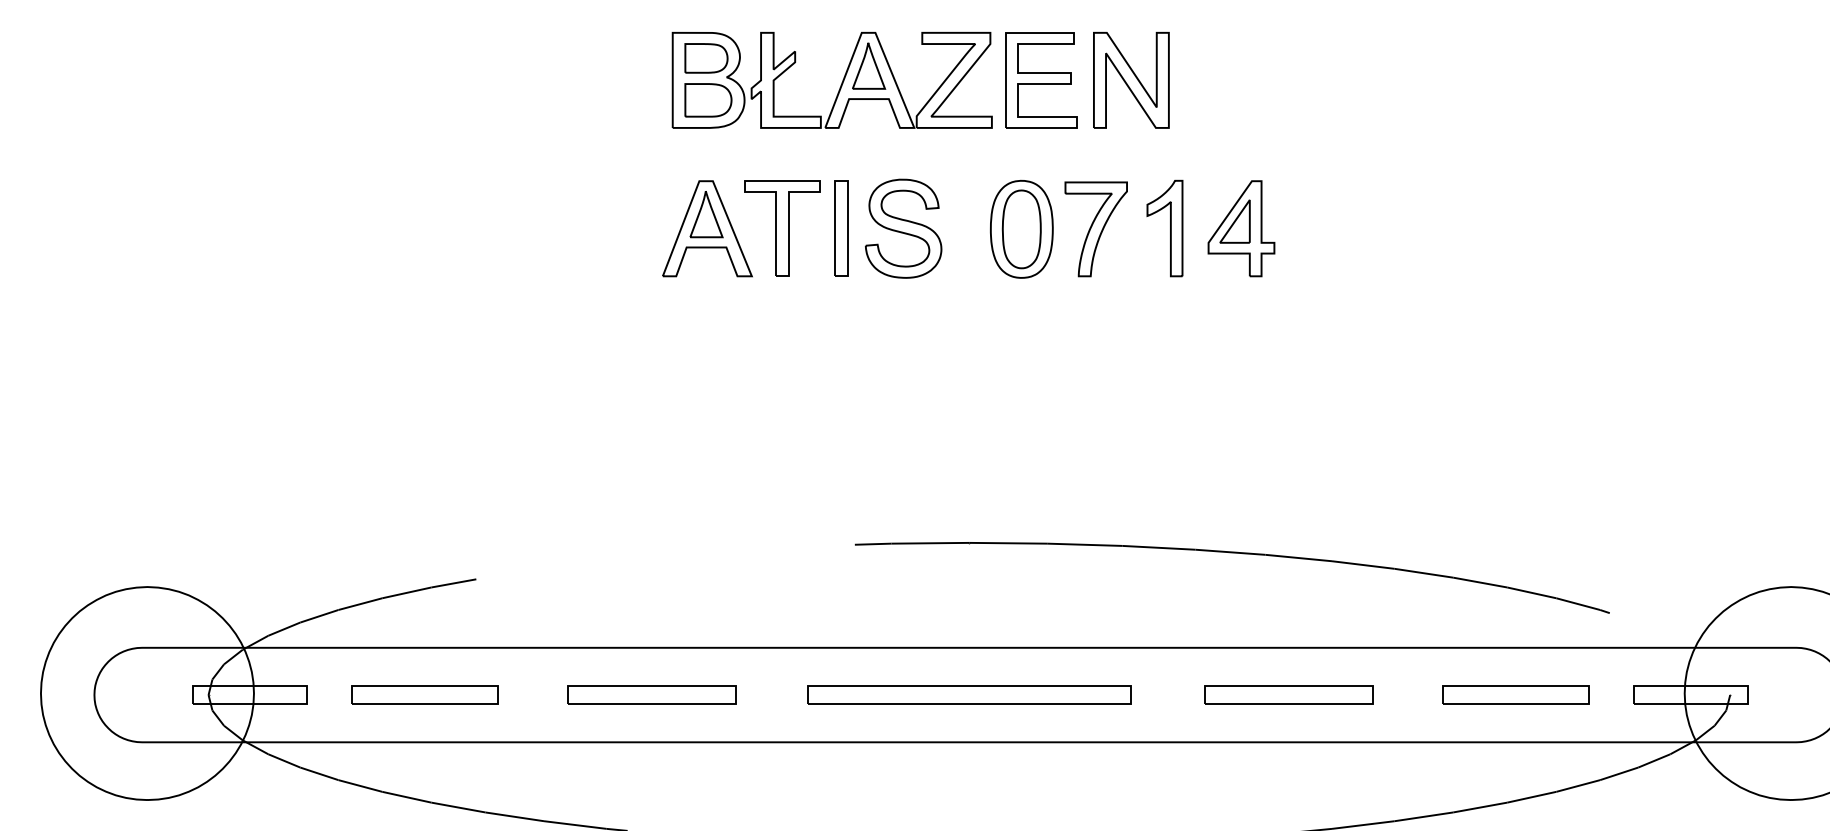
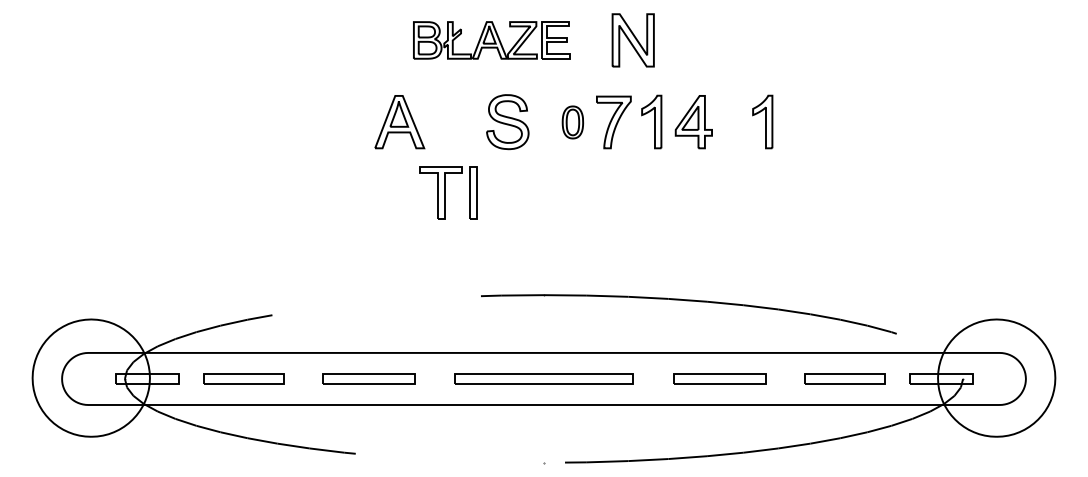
part: (874, 80) -> (491, 40), size x0.7
part: (795, 227) -> (448, 192), moved
part: (1366, 227) -> (762, 121), added
part: (1021, 229) -> (572, 122), size x0.6

